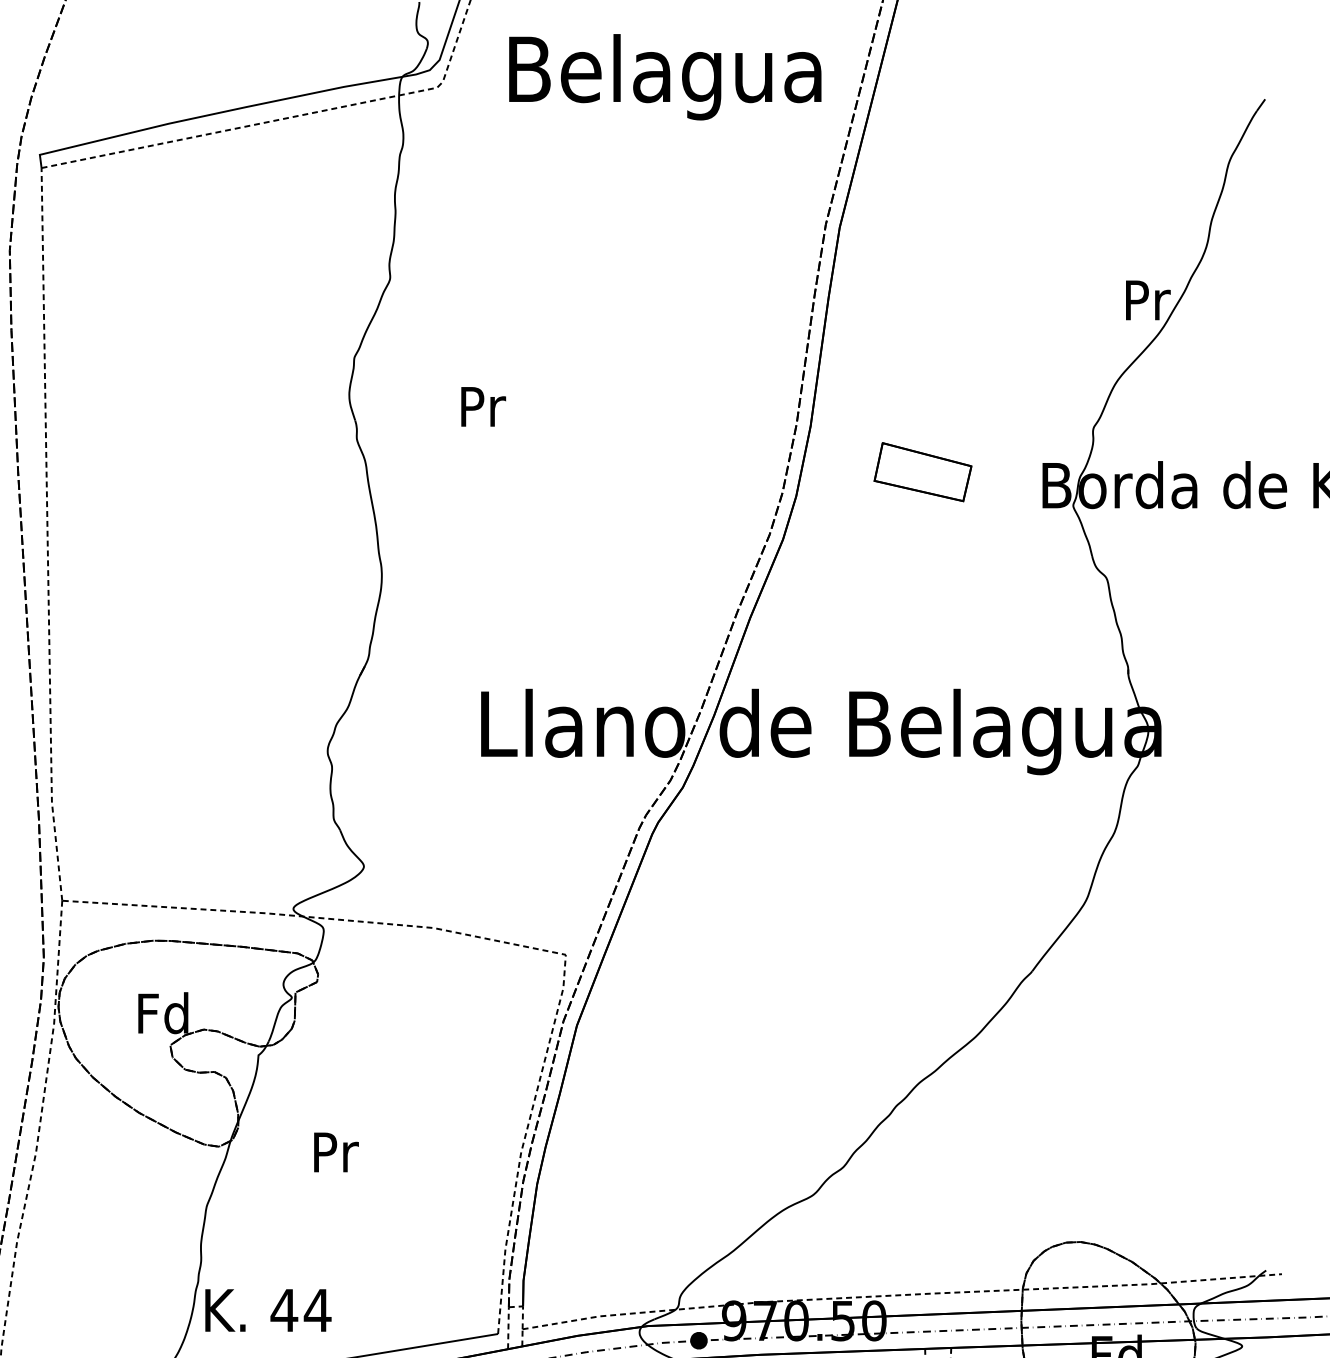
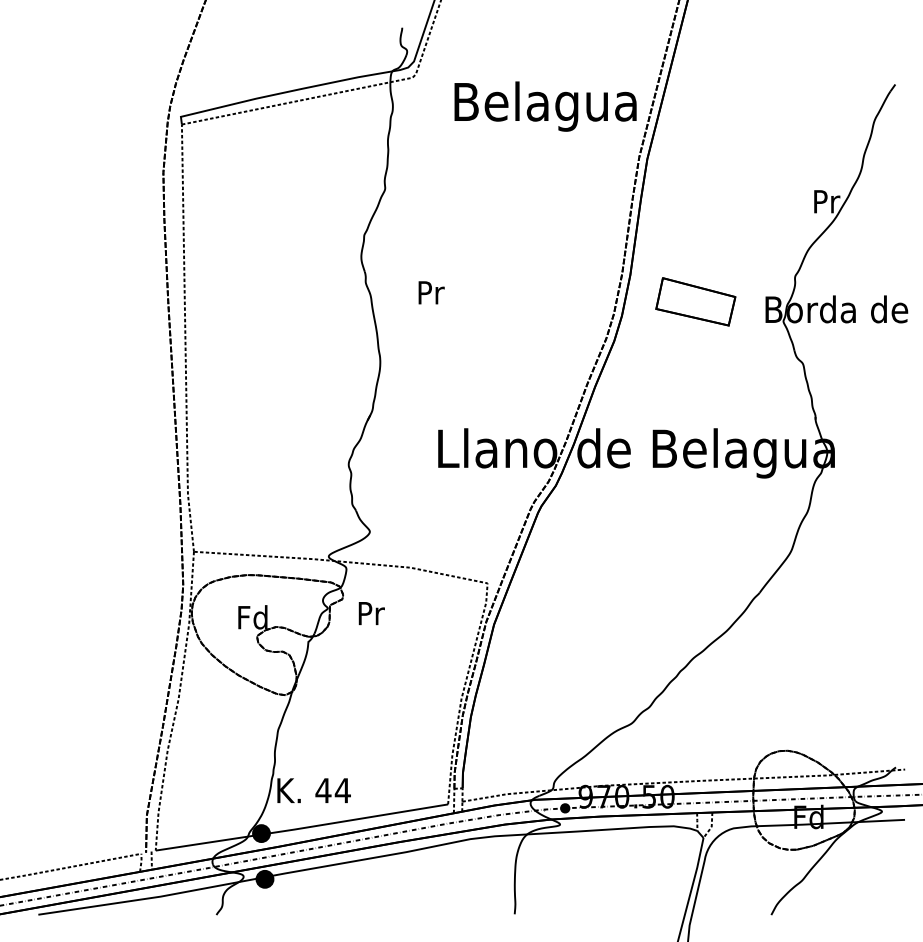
text: (665, 77) -> (545, 106), moved
text: (483, 406) -> (431, 292), moved
part: (922, 471) -> (695, 301), size x1.4
text: (335, 1152) -> (371, 613), moved

